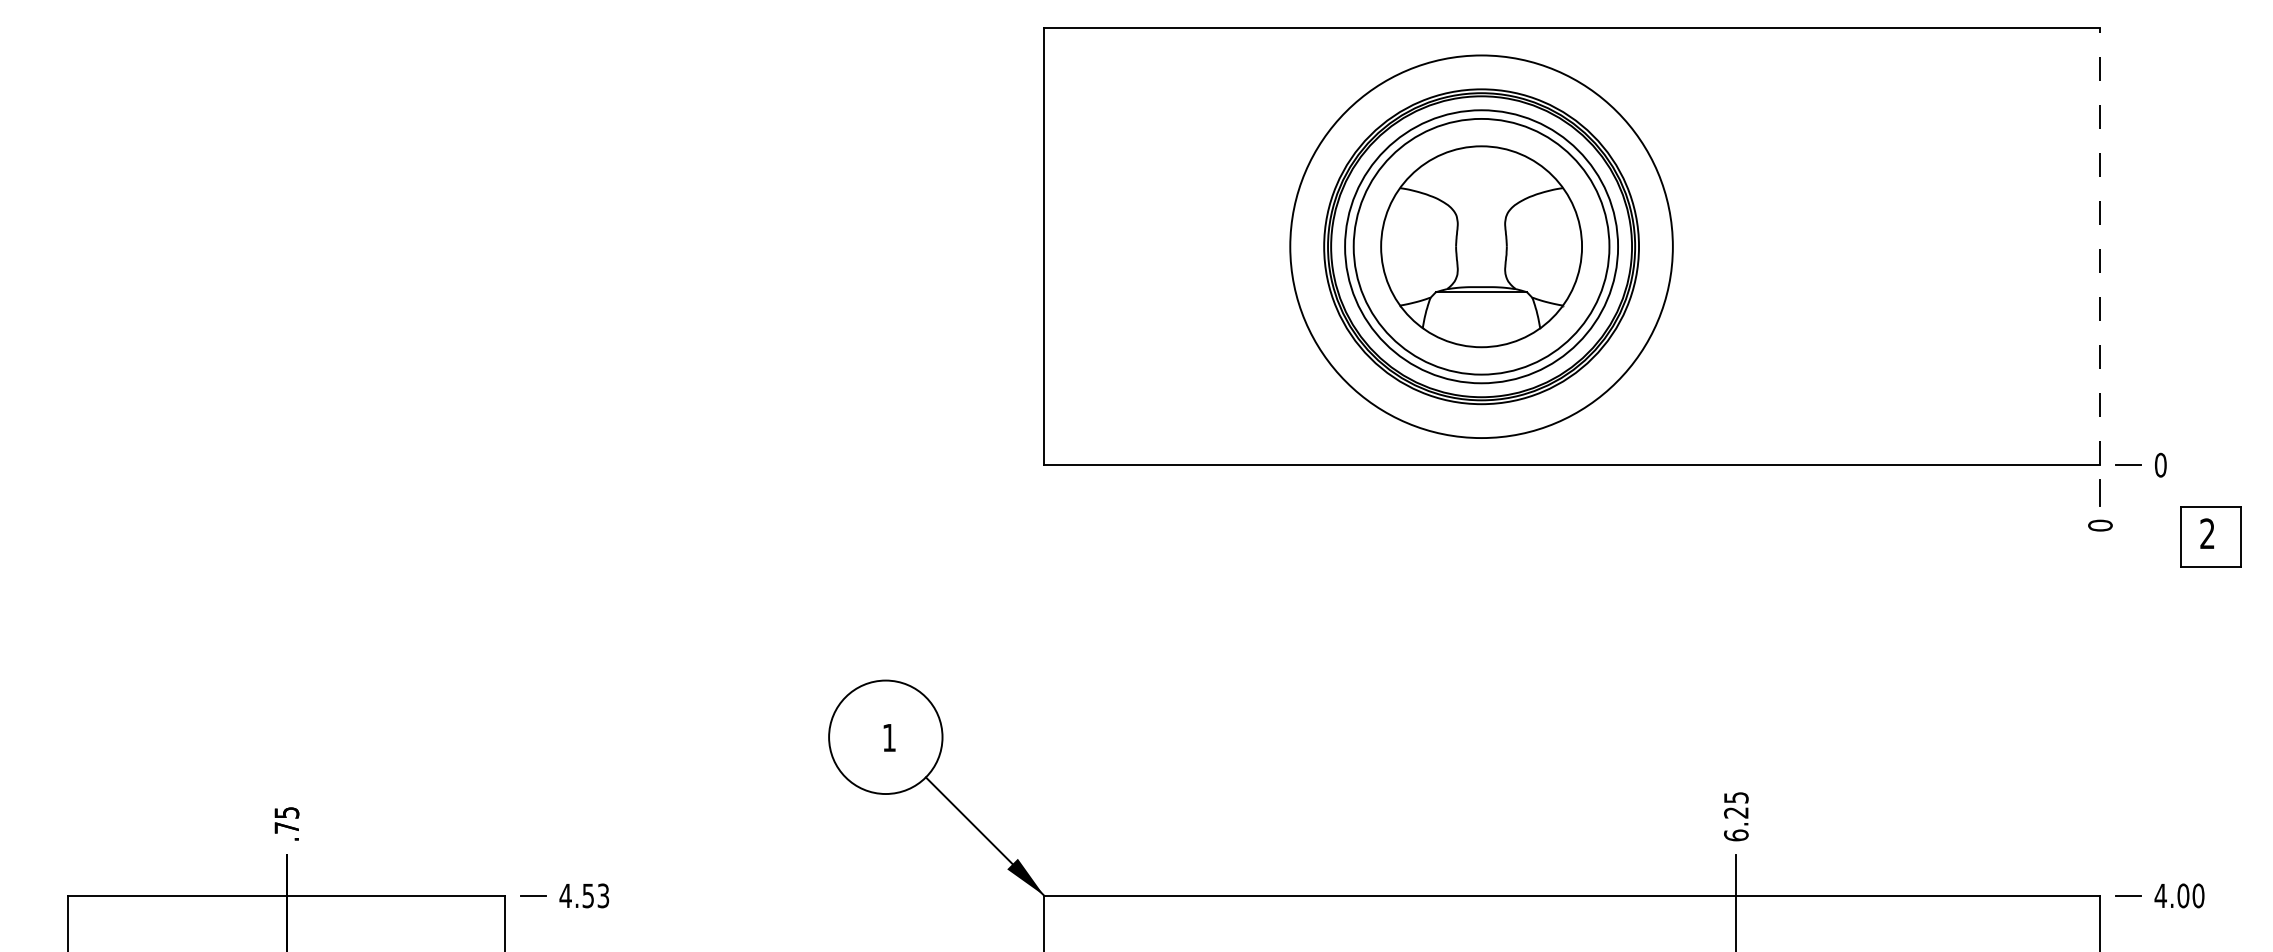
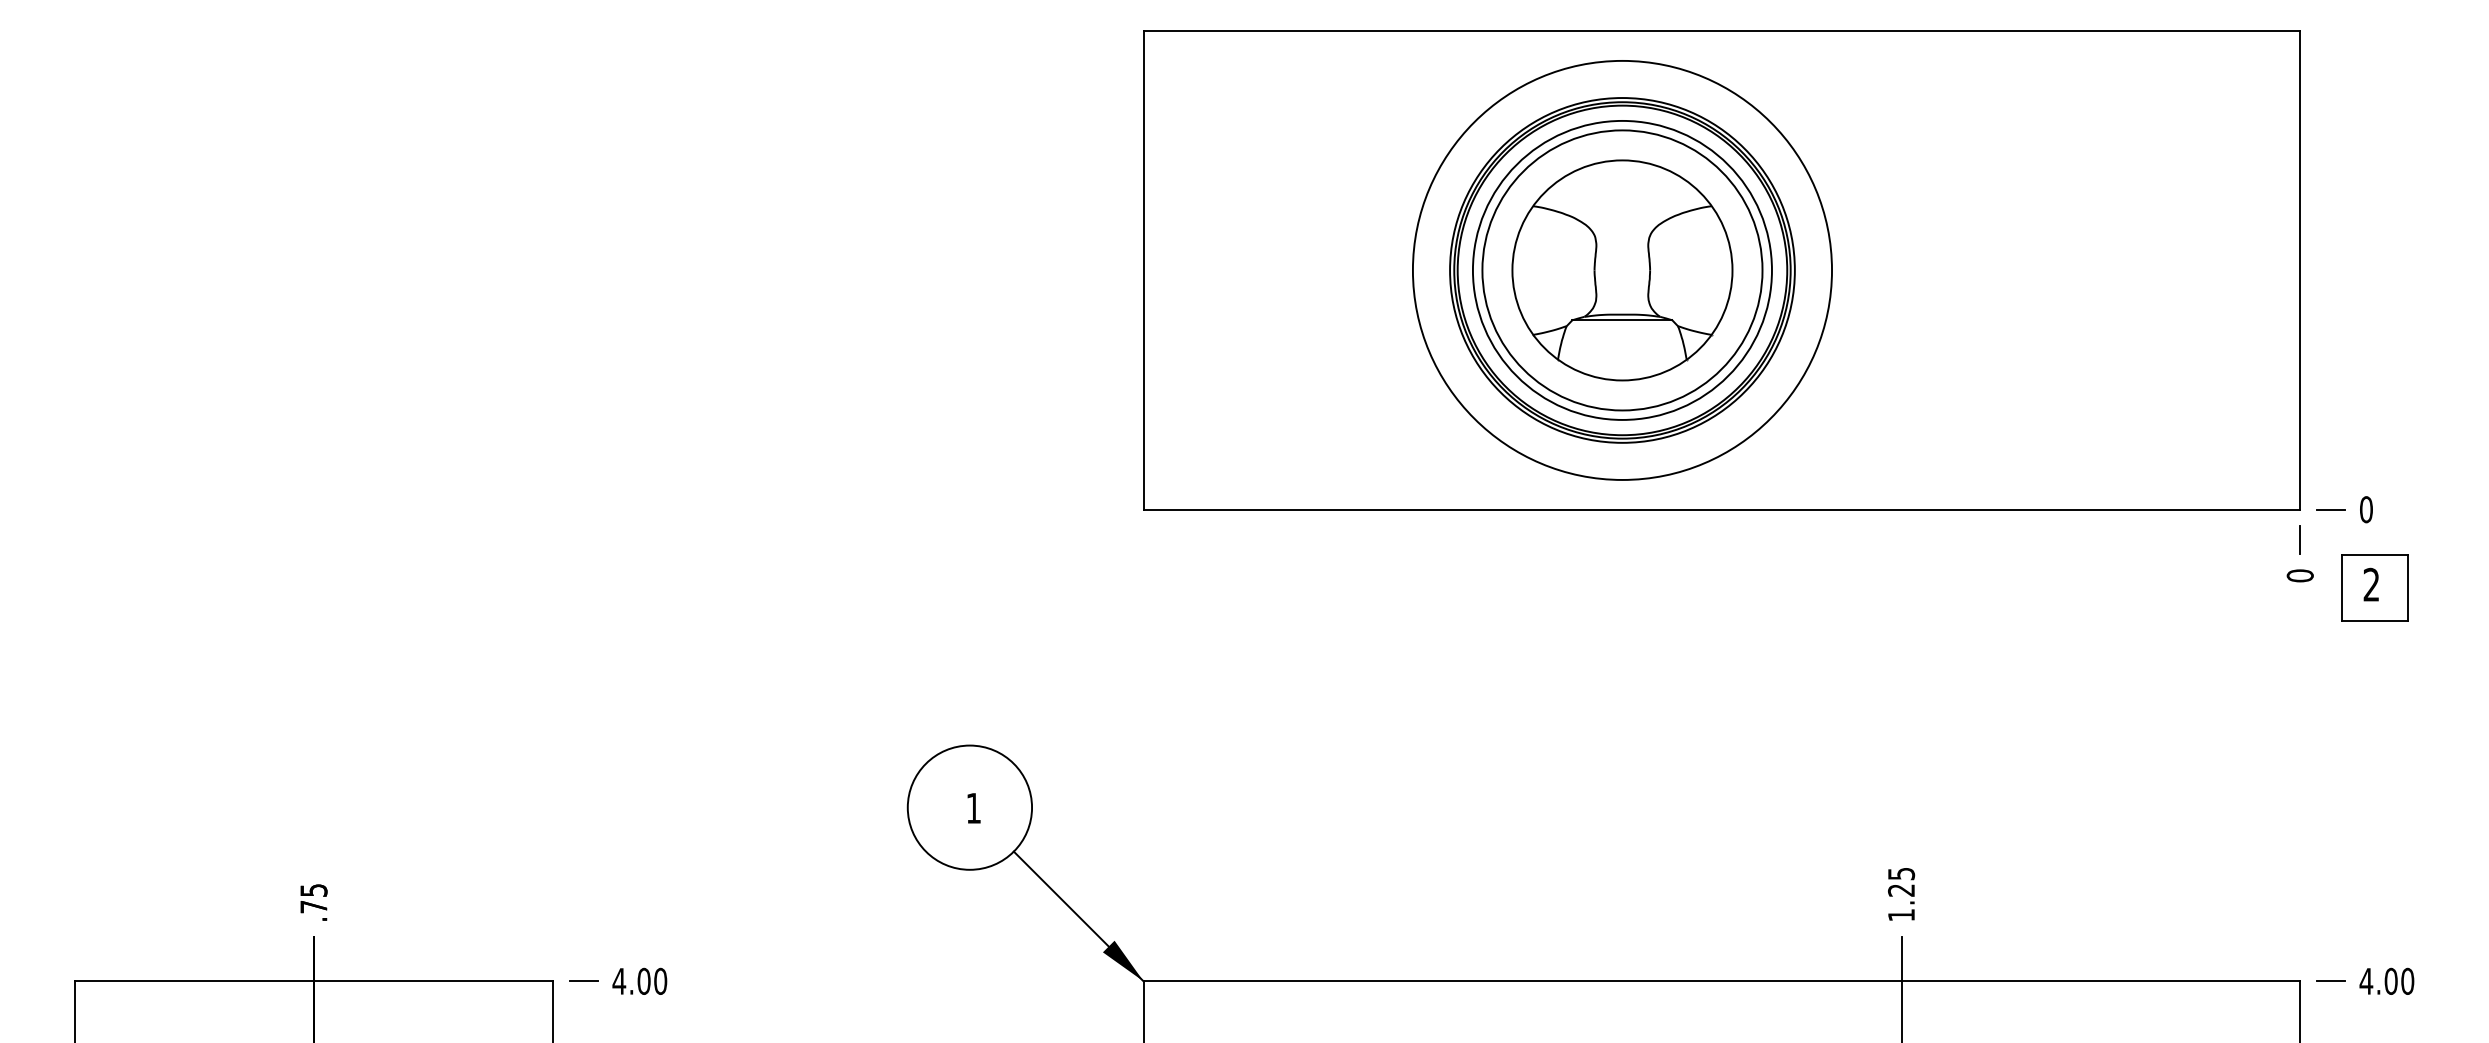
line: (2100, 245) -> (2300, 269), dashed -> solid
part: (2210, 536) -> (2374, 587), moved
text: (1736, 834) -> (1901, 914), 6.25 -> 1.25
text: (596, 895) -> (652, 980), 4.53 -> 4.00

